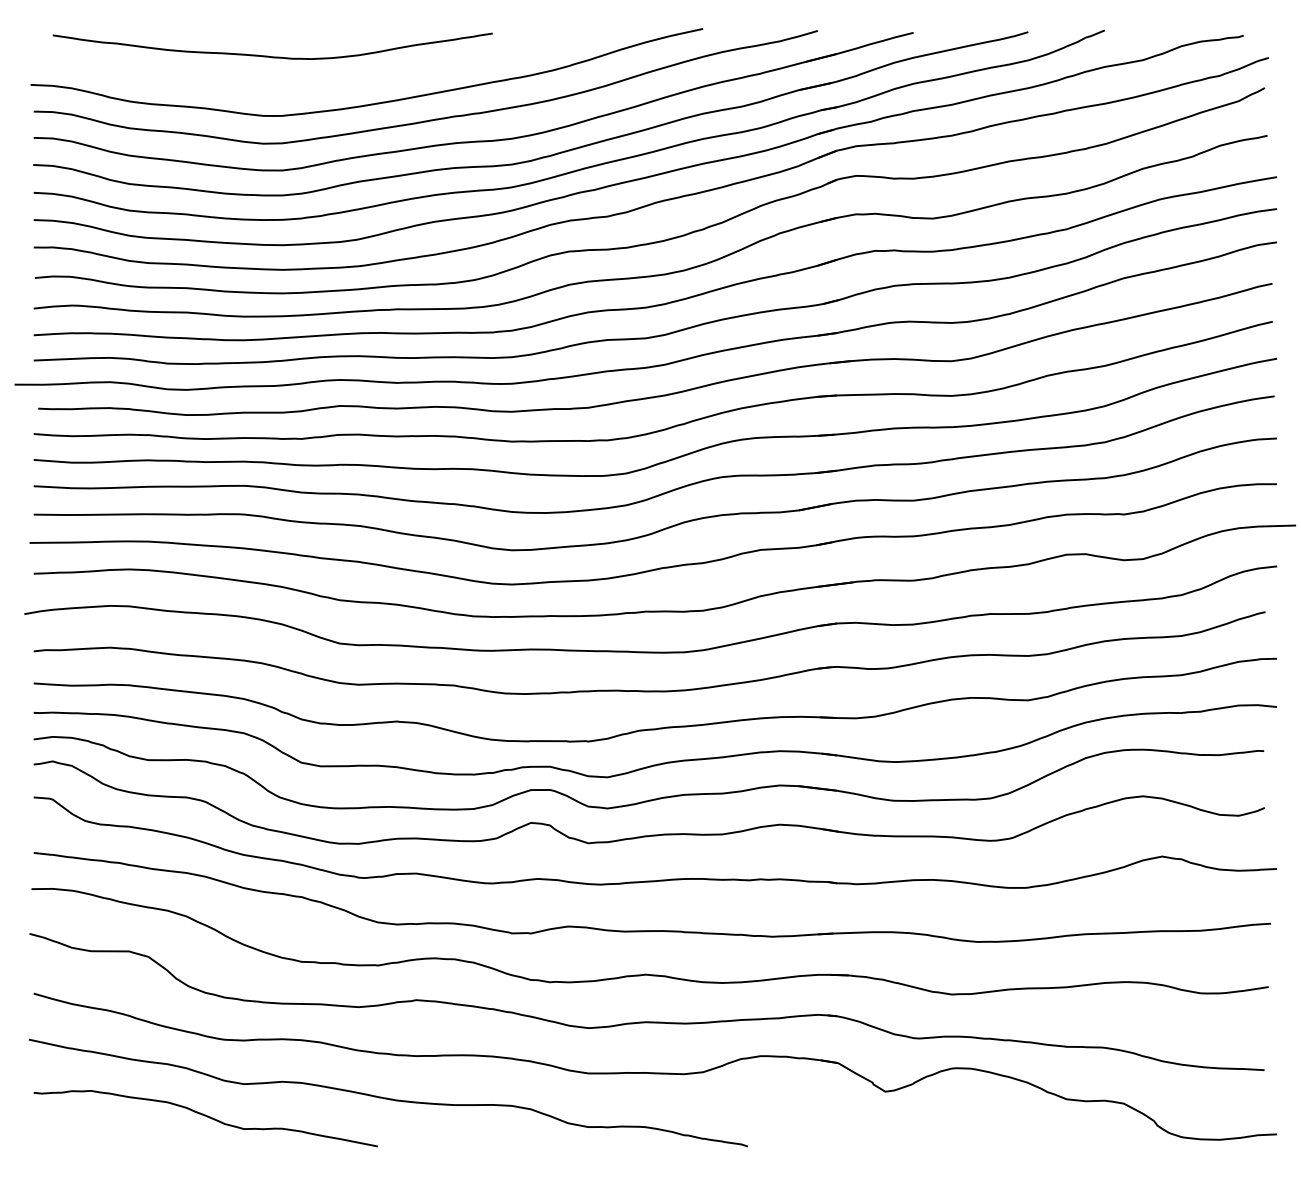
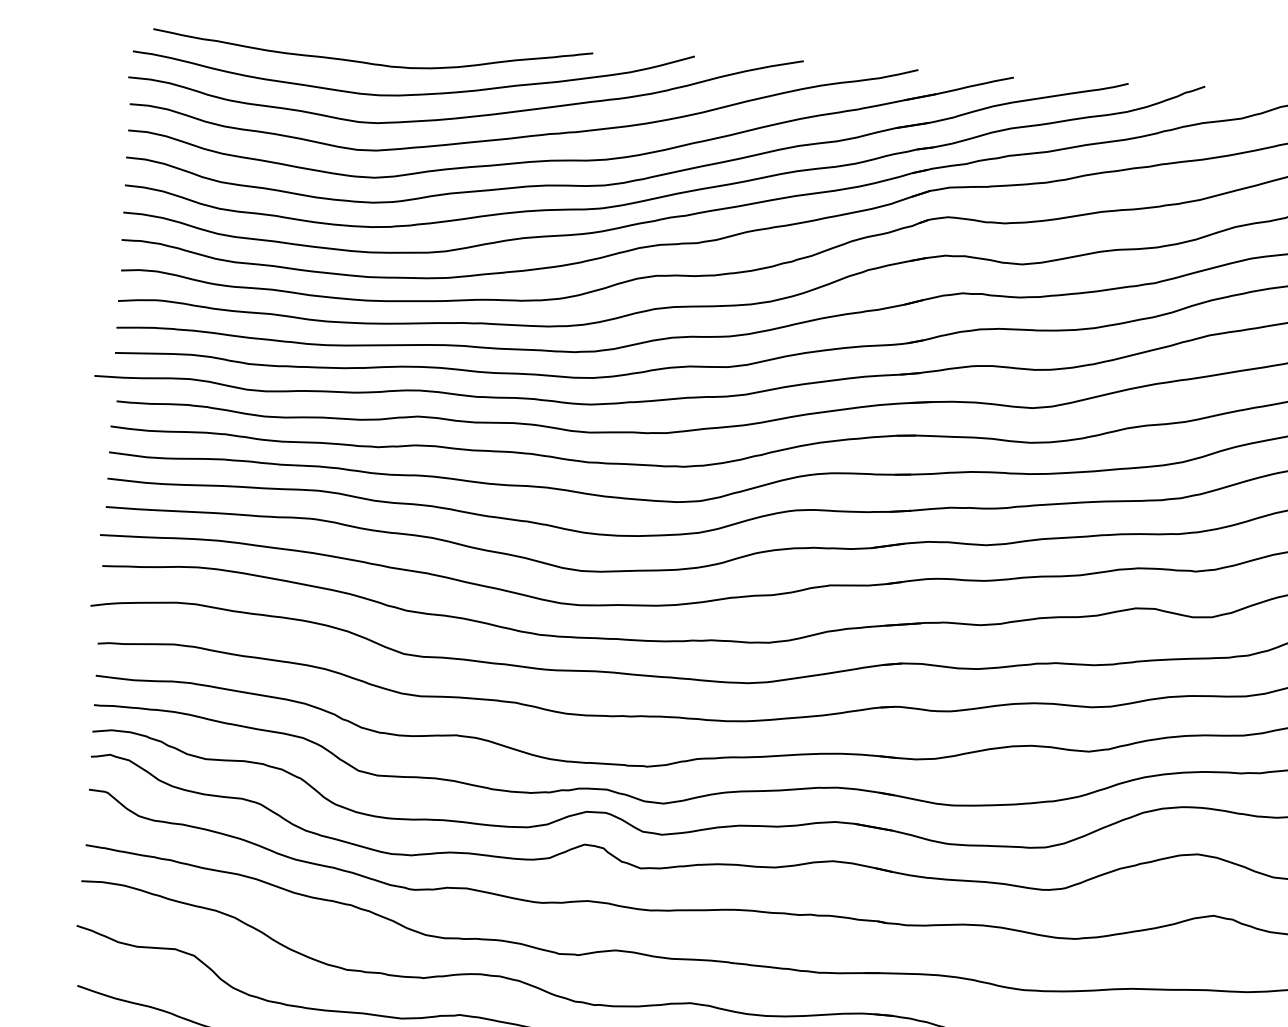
curve: (314, 84) -> (412, 93), added

